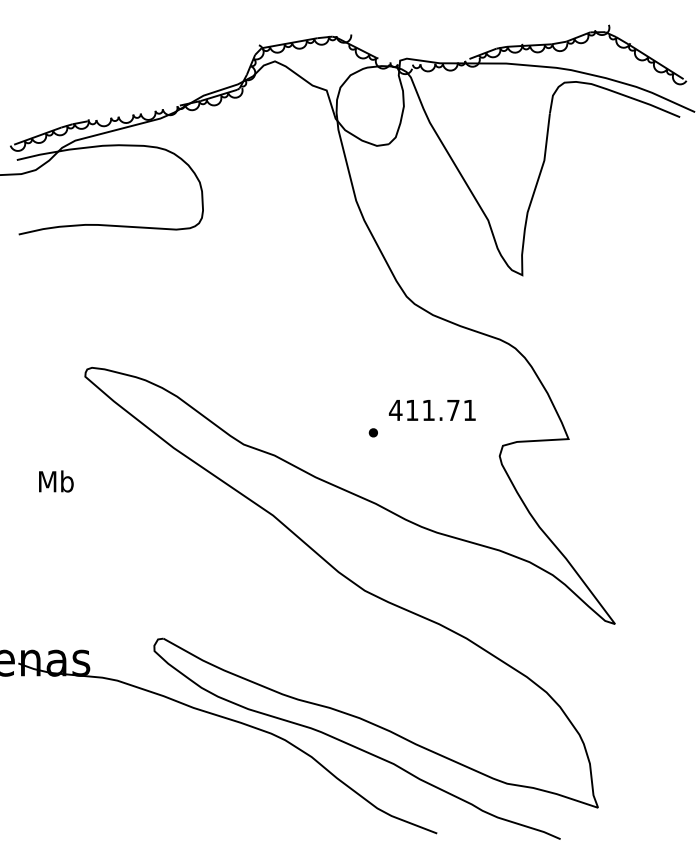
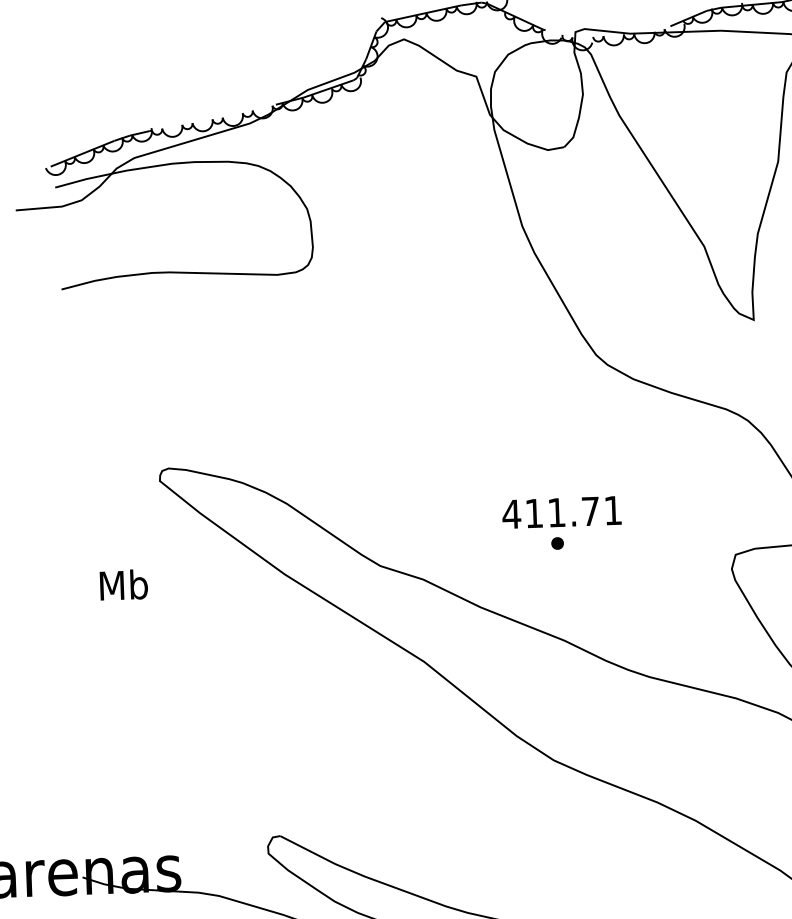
text: (432, 410) -> (562, 512), moved
text: (56, 481) -> (124, 584), moved

